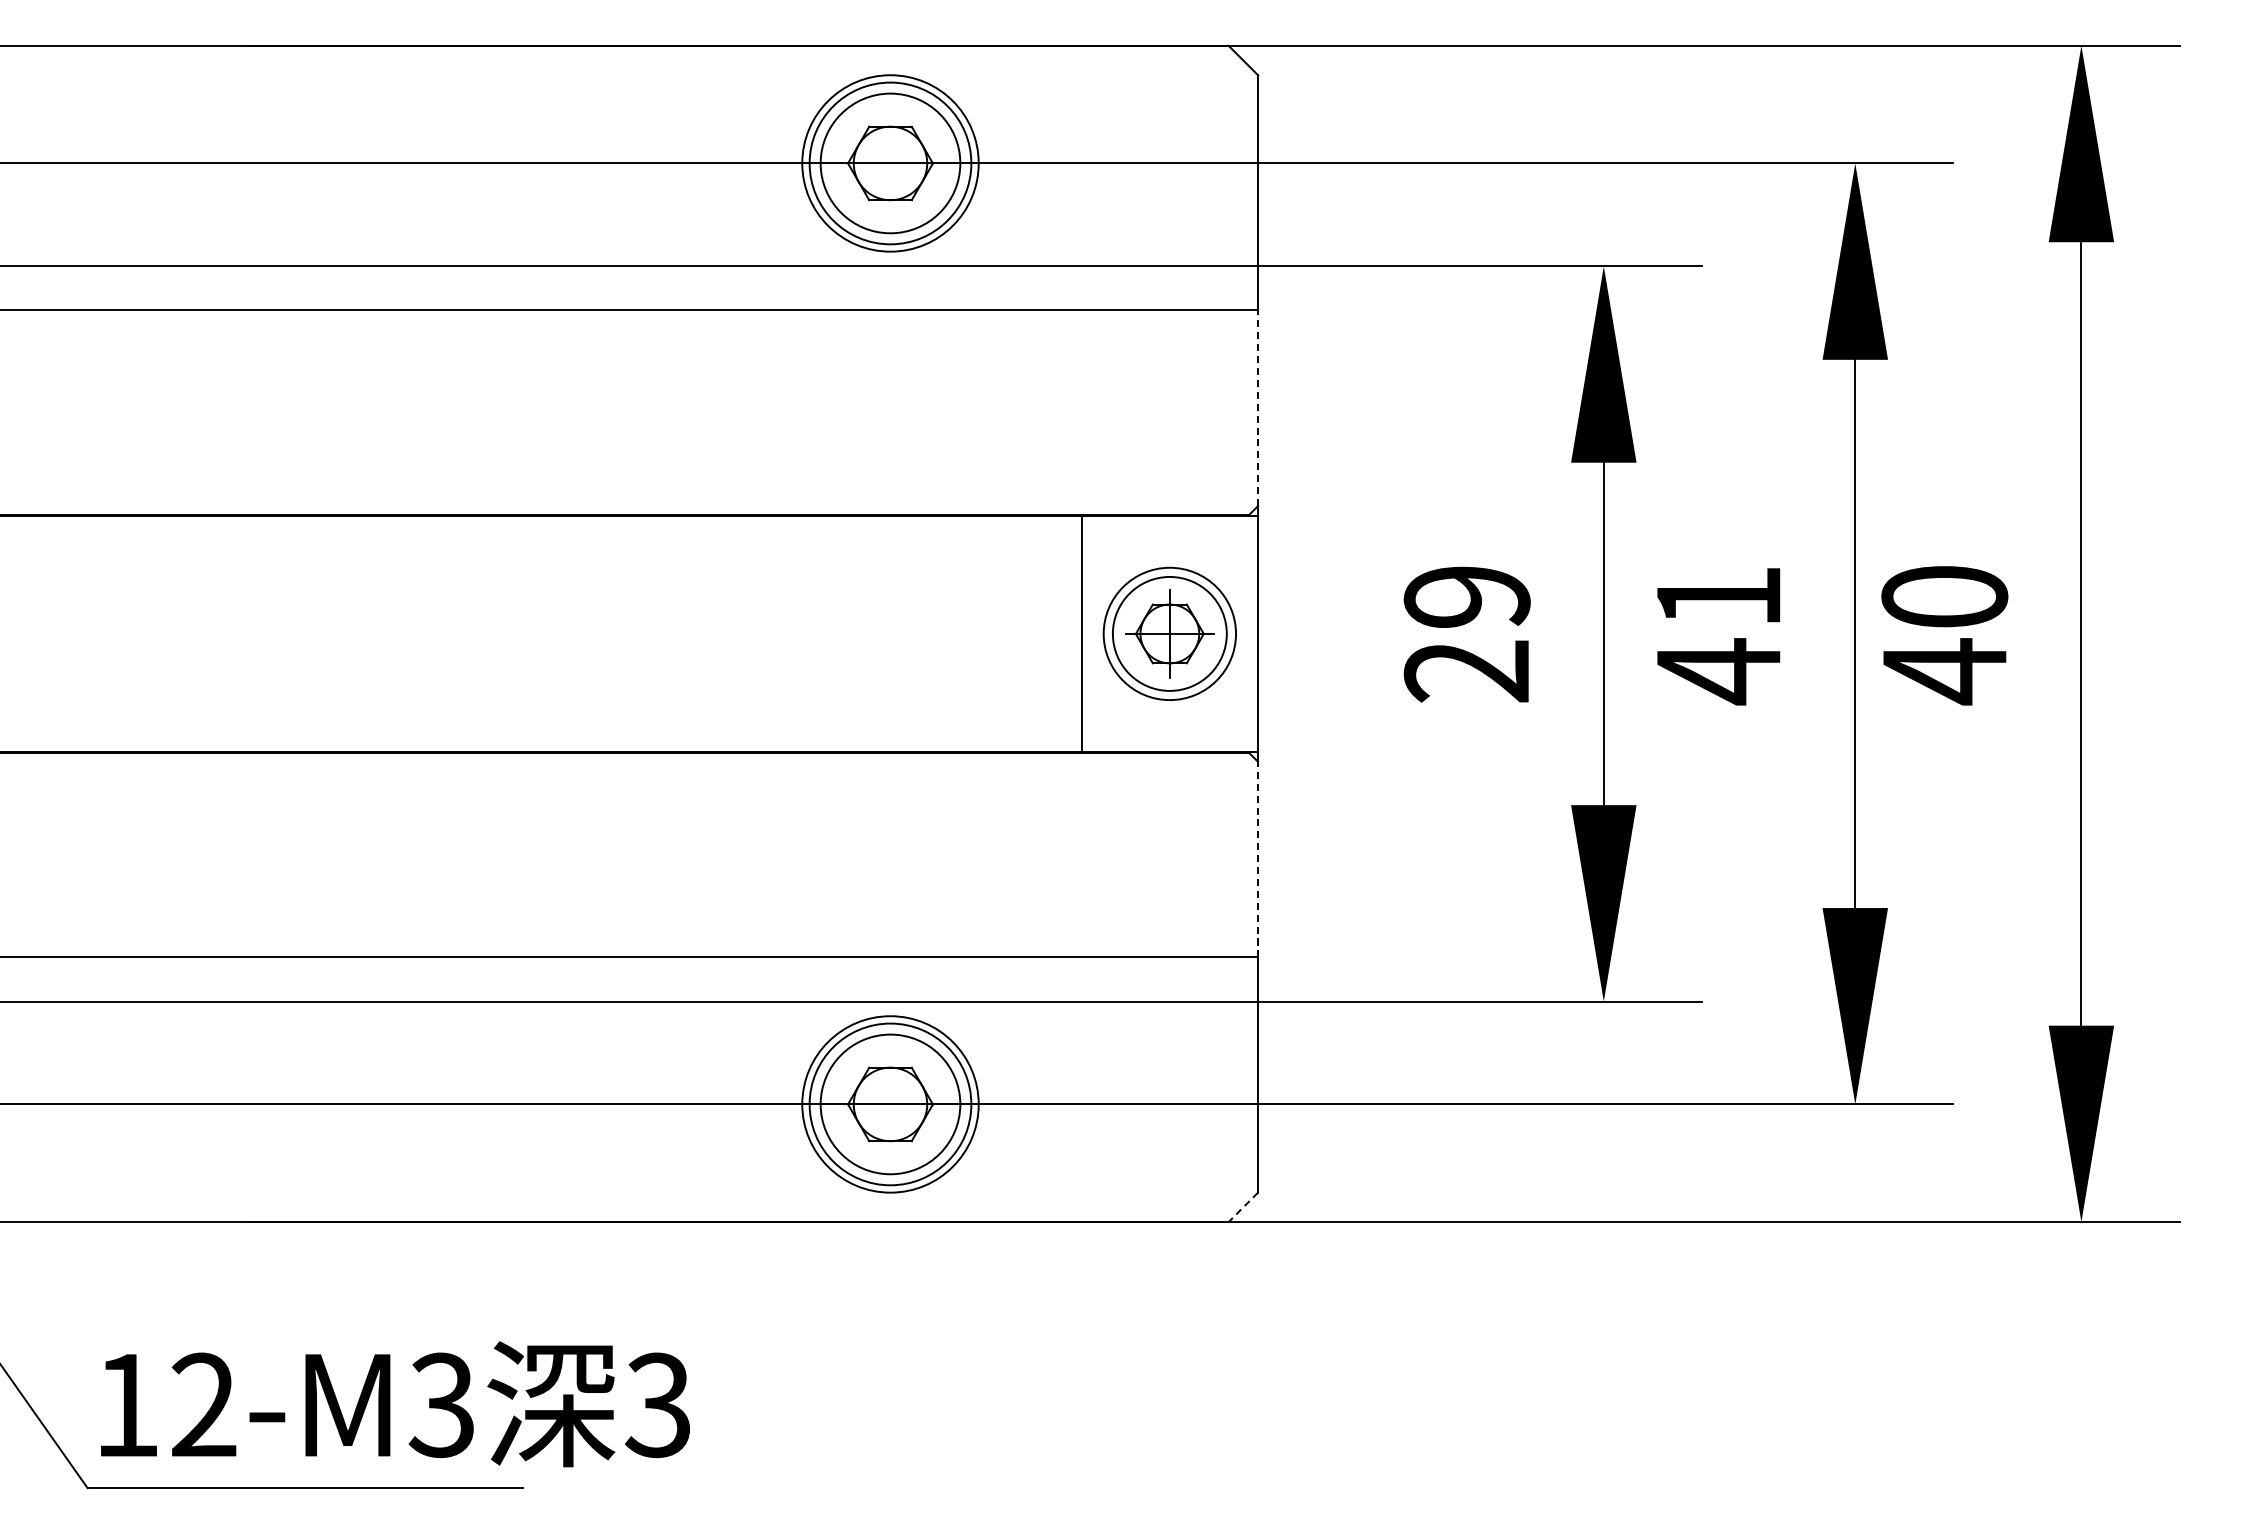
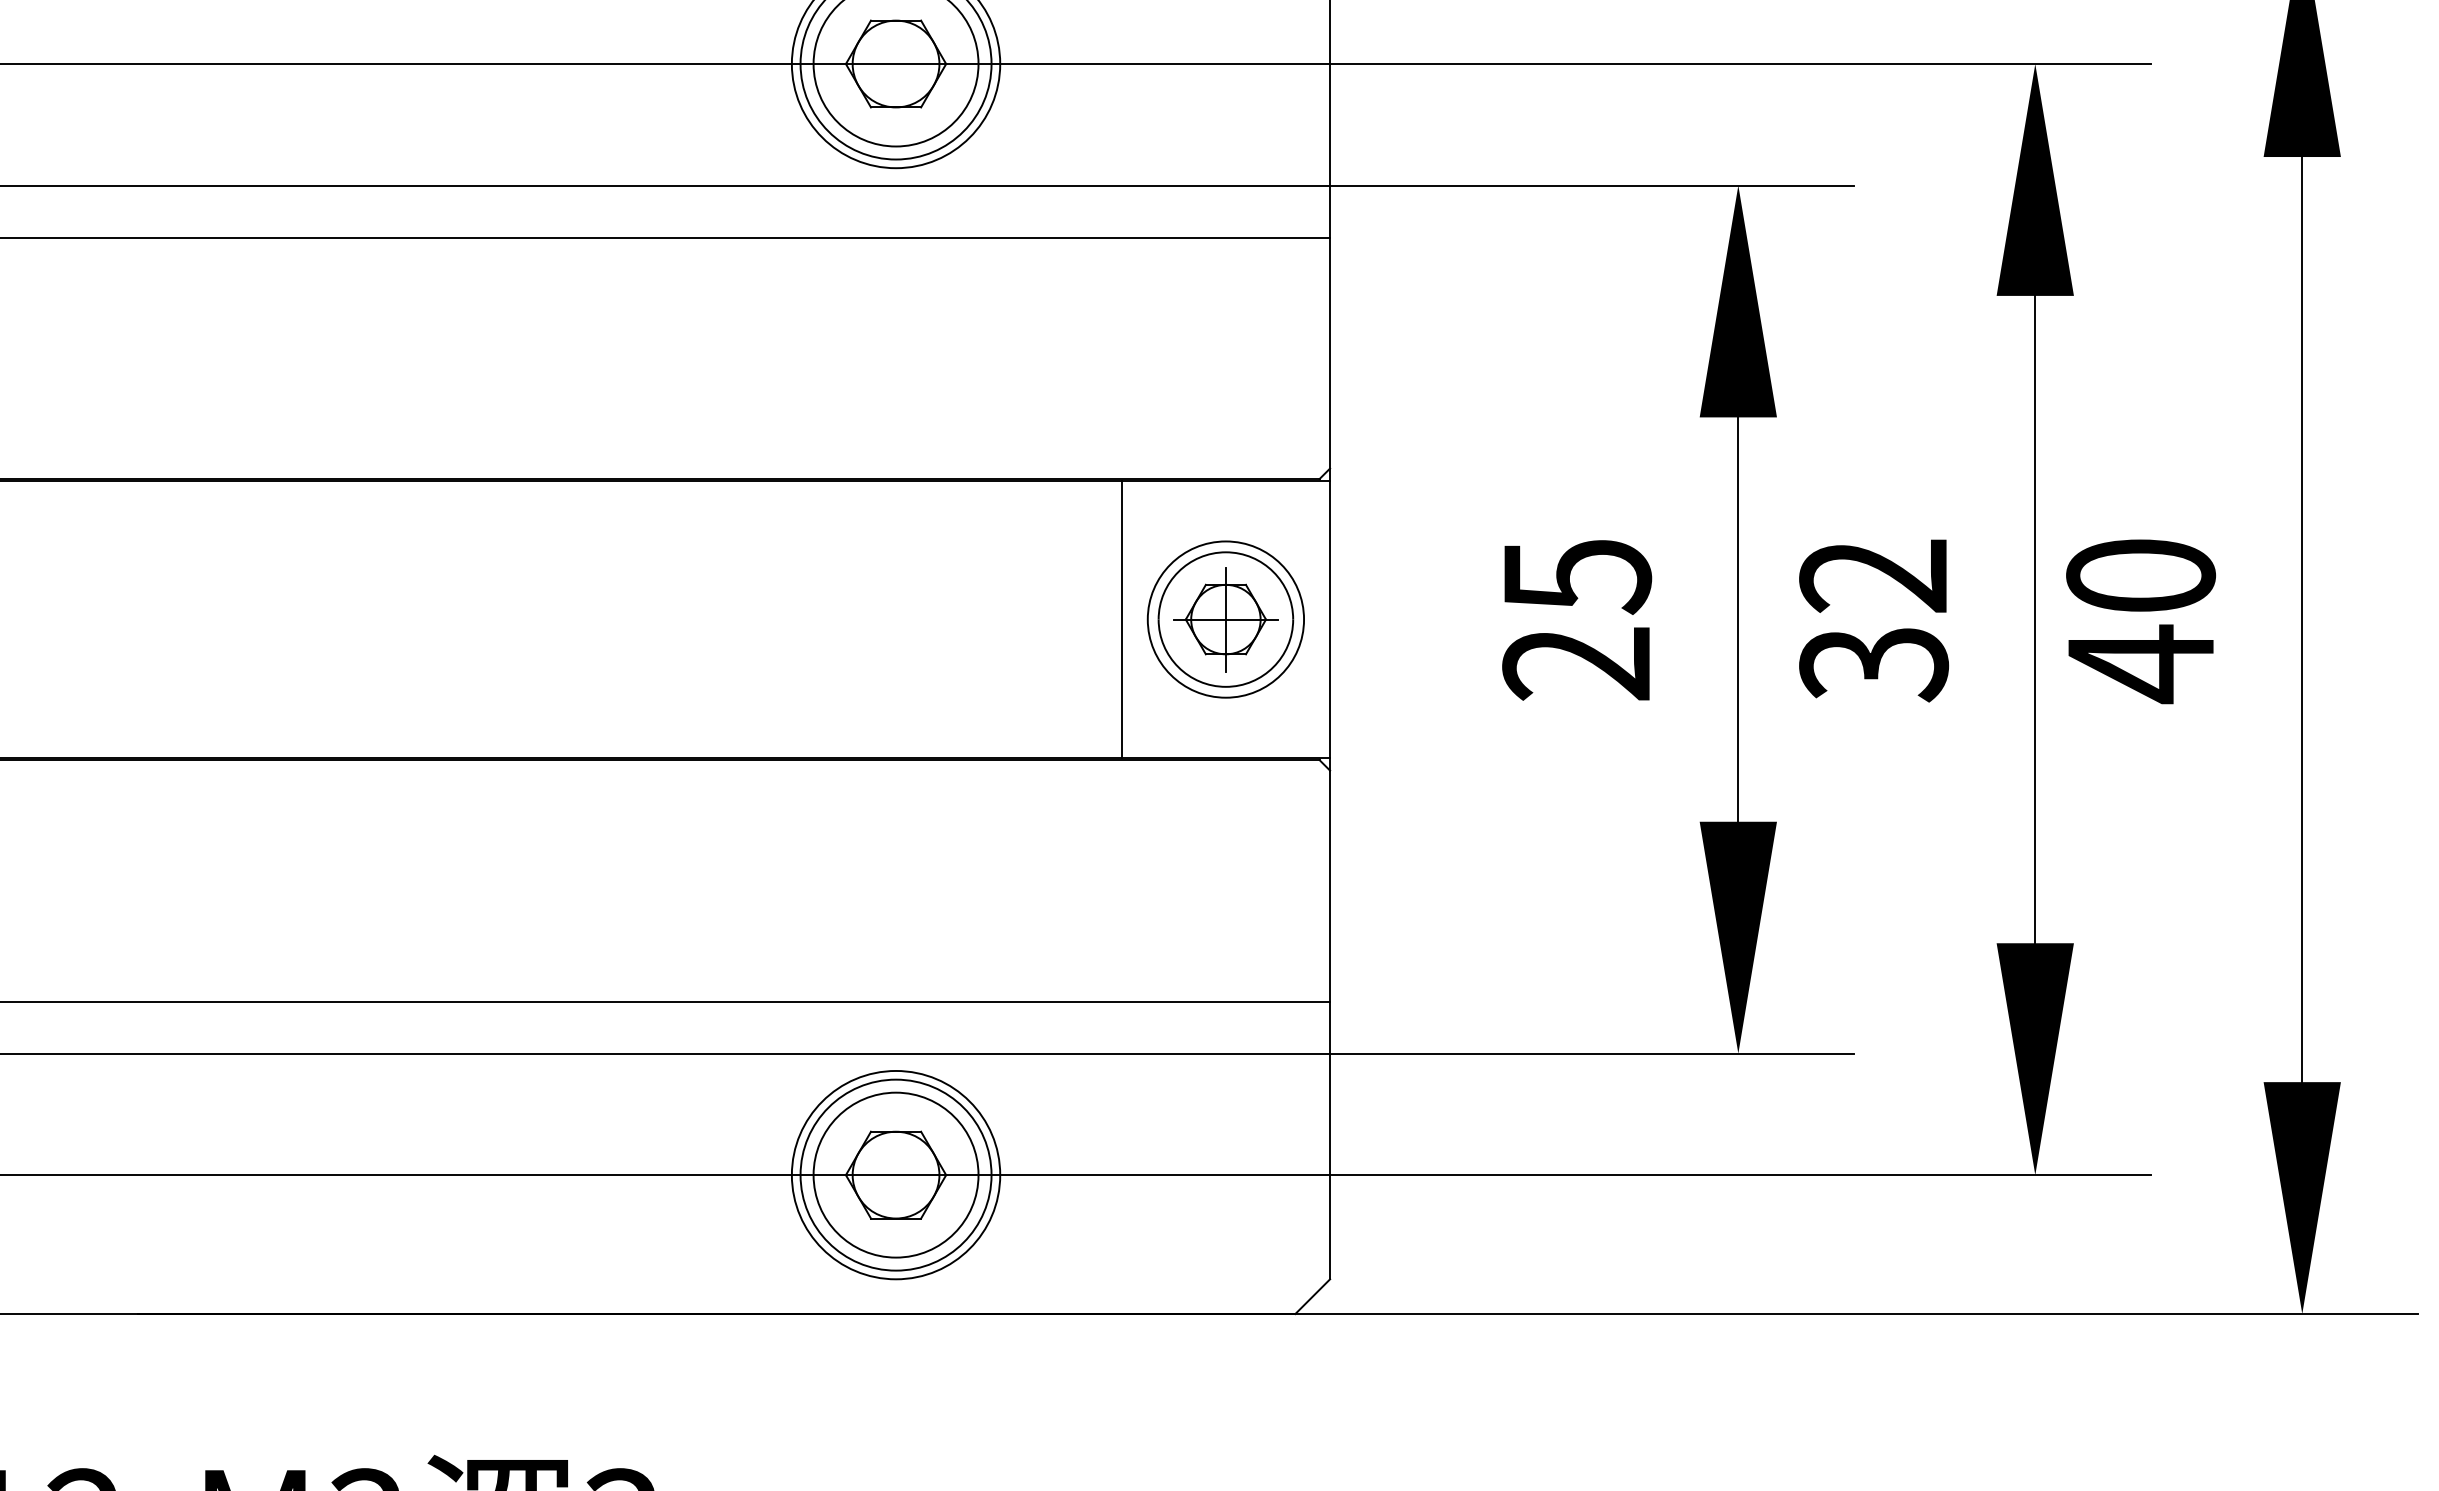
line: (1258, 408) -> (1330, 353), dashed -> solid
text: (1466, 598) -> (1576, 577), 29 -> 25
text: (1718, 635) -> (1873, 621), 41 -> 32
line: (1258, 859) -> (1330, 885), dashed -> solid
line: (1243, 1207) -> (1312, 1296), dashed -> solid

